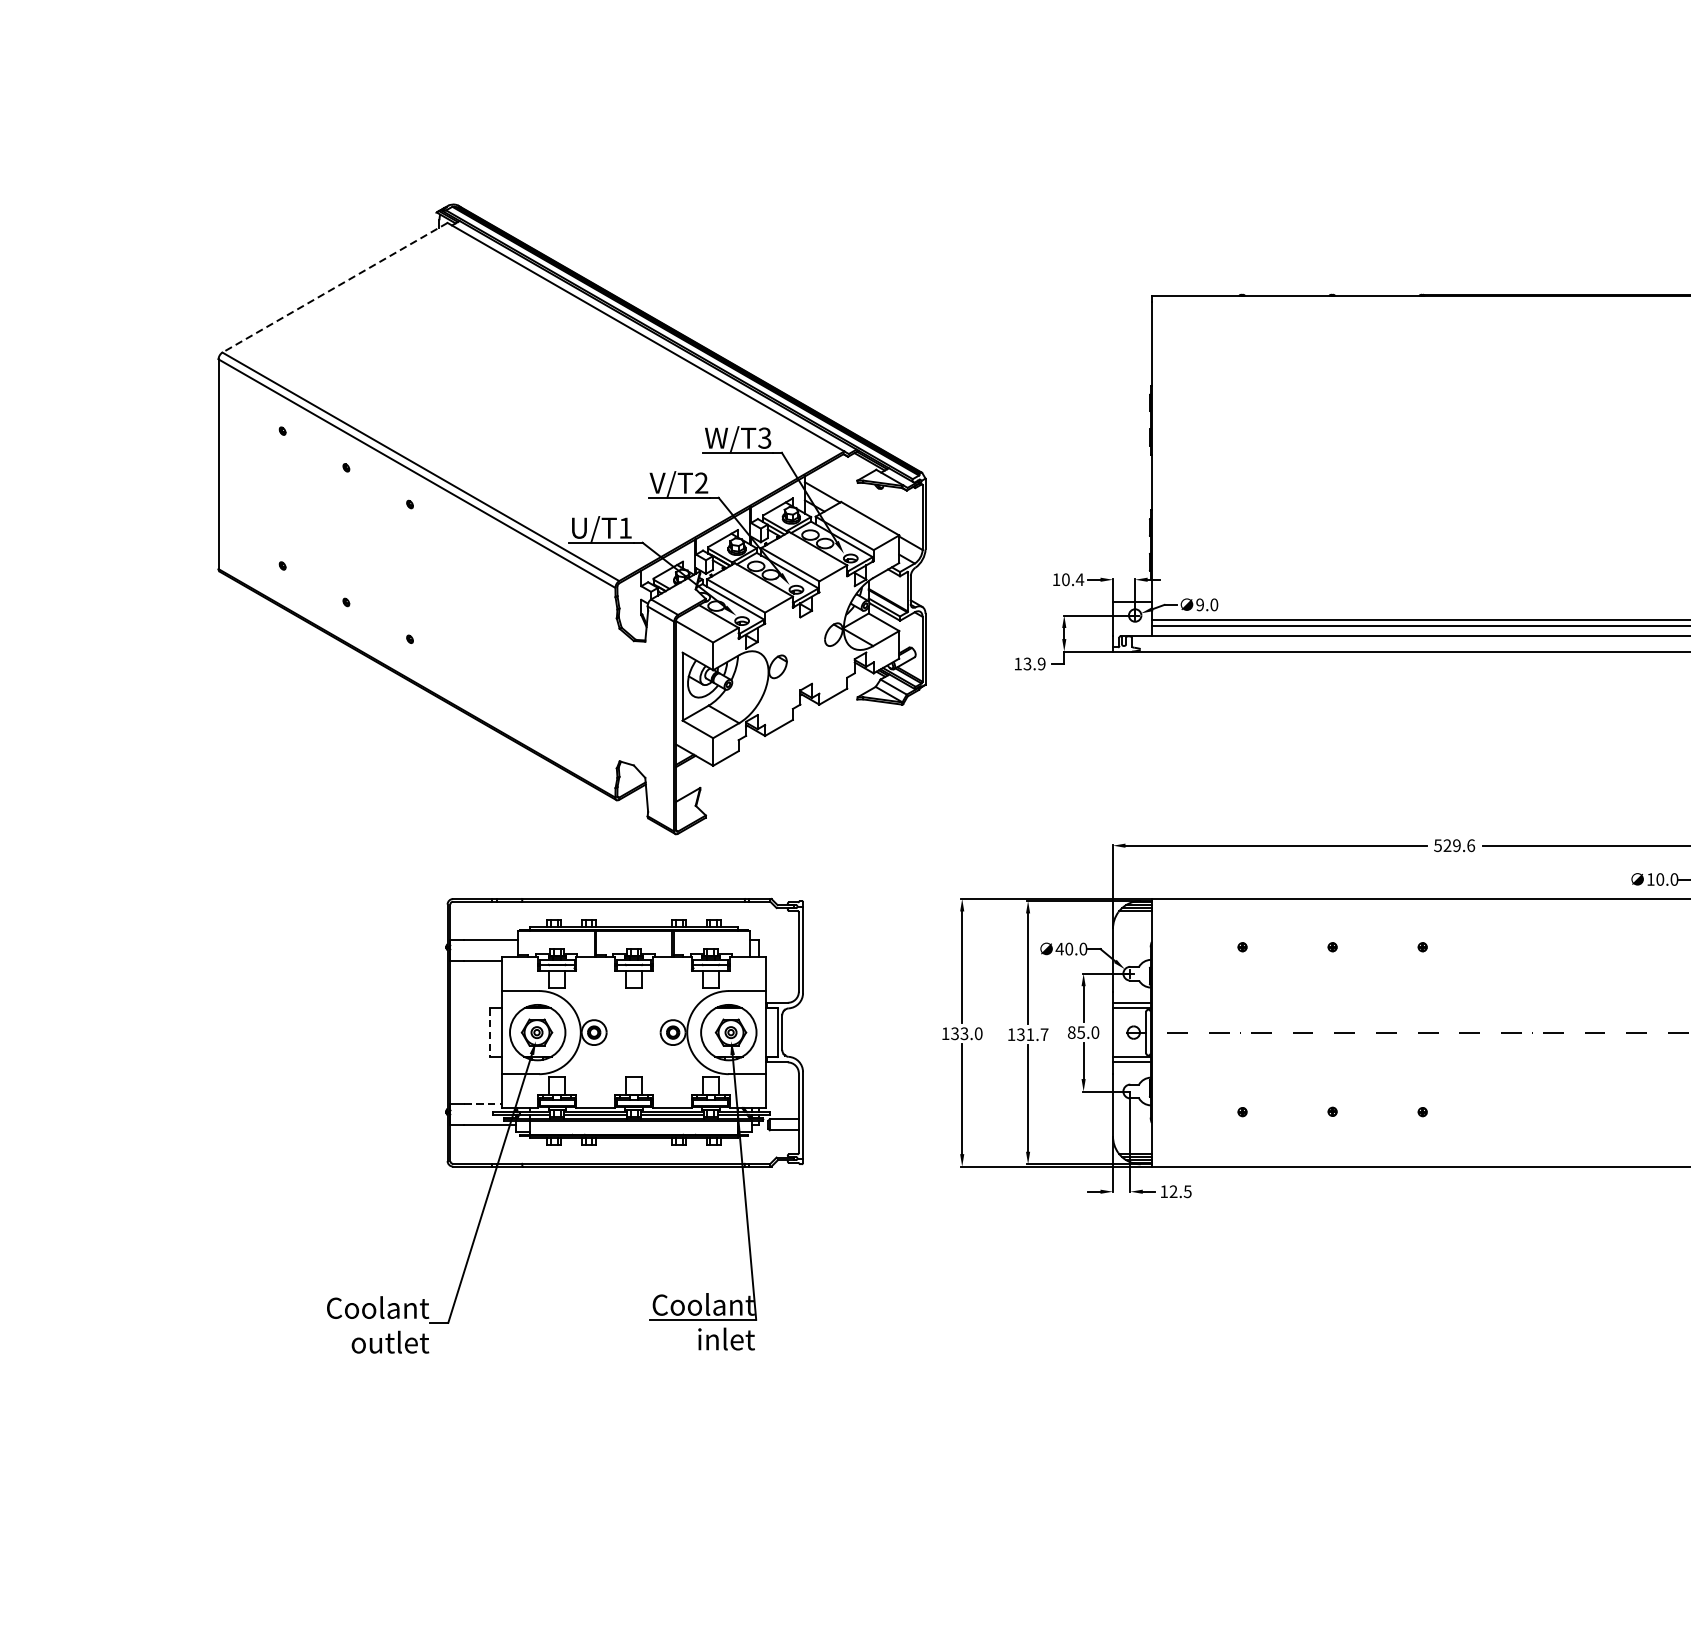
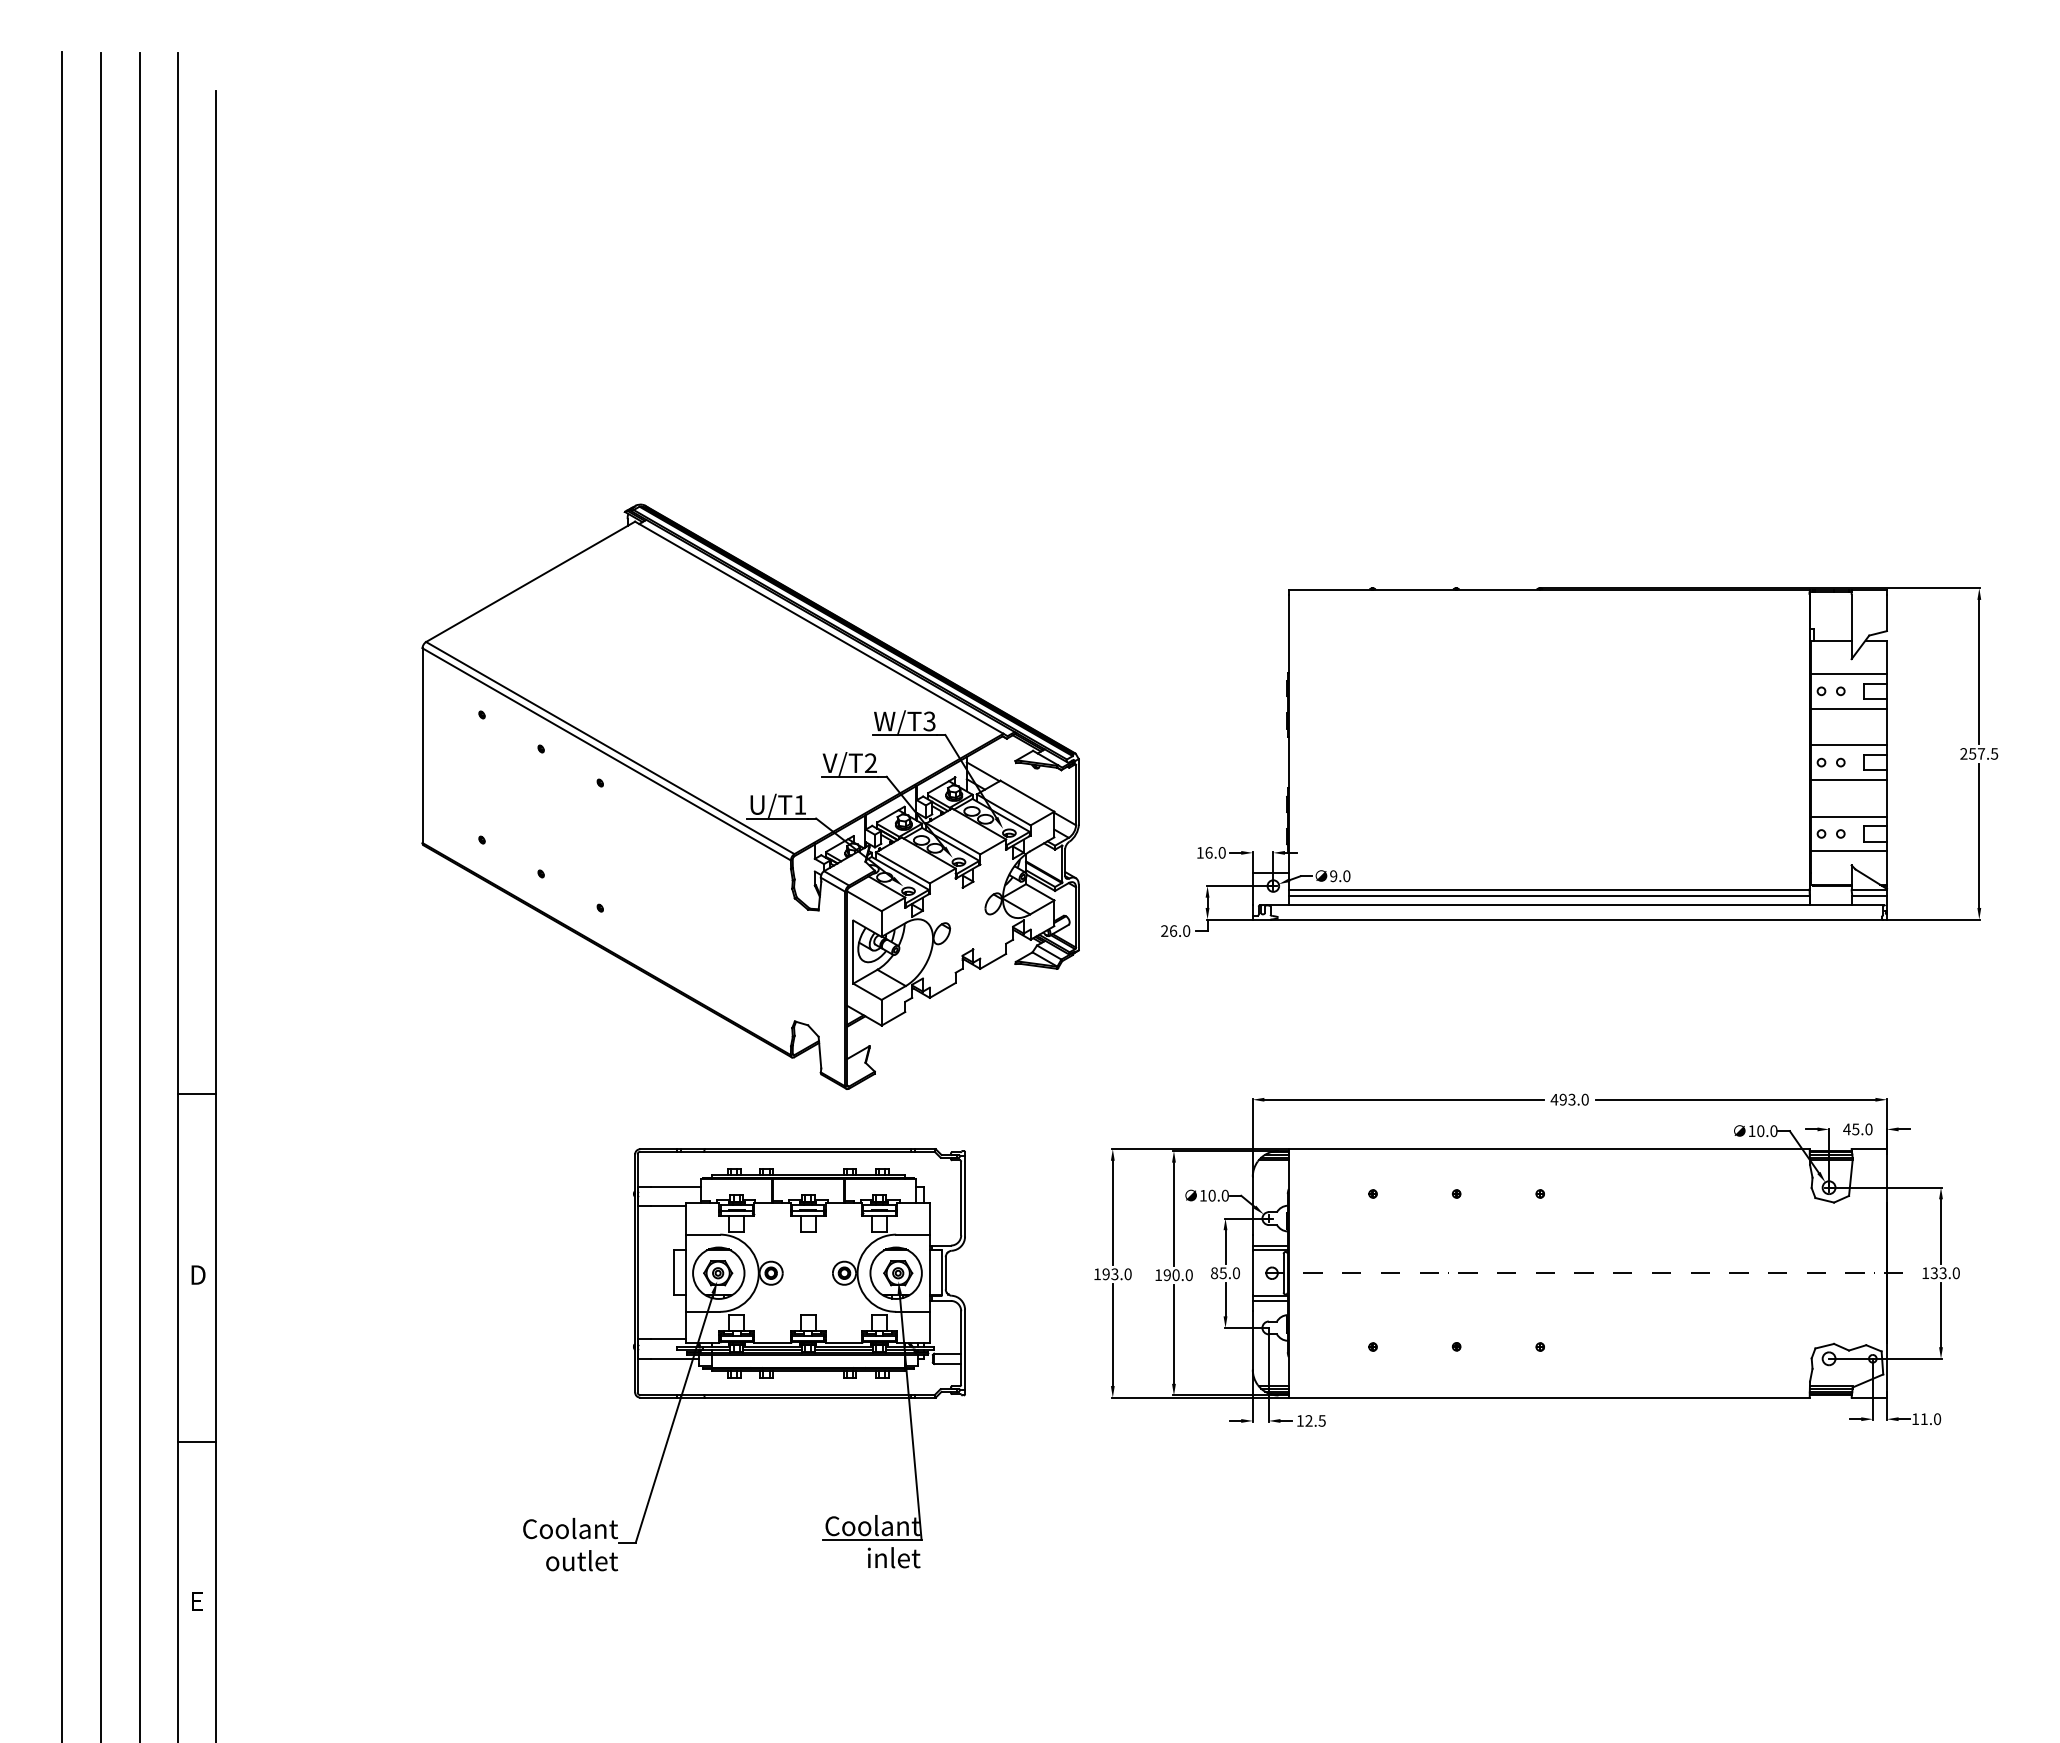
line: (334, 287) -> (530, 581), dashed -> solid
text: (1072, 579) -> (1215, 852), 10.4 -> 16.0
text: (1029, 663) -> (1175, 930), 13.9 -> 26.0
text: (1454, 845) -> (1569, 1099), 529.6 -> 493.0
text: (1059, 948) -> (1203, 1195), 40.0 -> 10.0
line: (490, 1031) -> (674, 1272), dashed -> solid
text: (954, 1033) -> (1105, 1274), 133.0 -> 193.0
text: (1031, 1035) -> (1177, 1275), 131.7 -> 190.0
line: (483, 1103) -> (668, 1339), dashed -> solid

